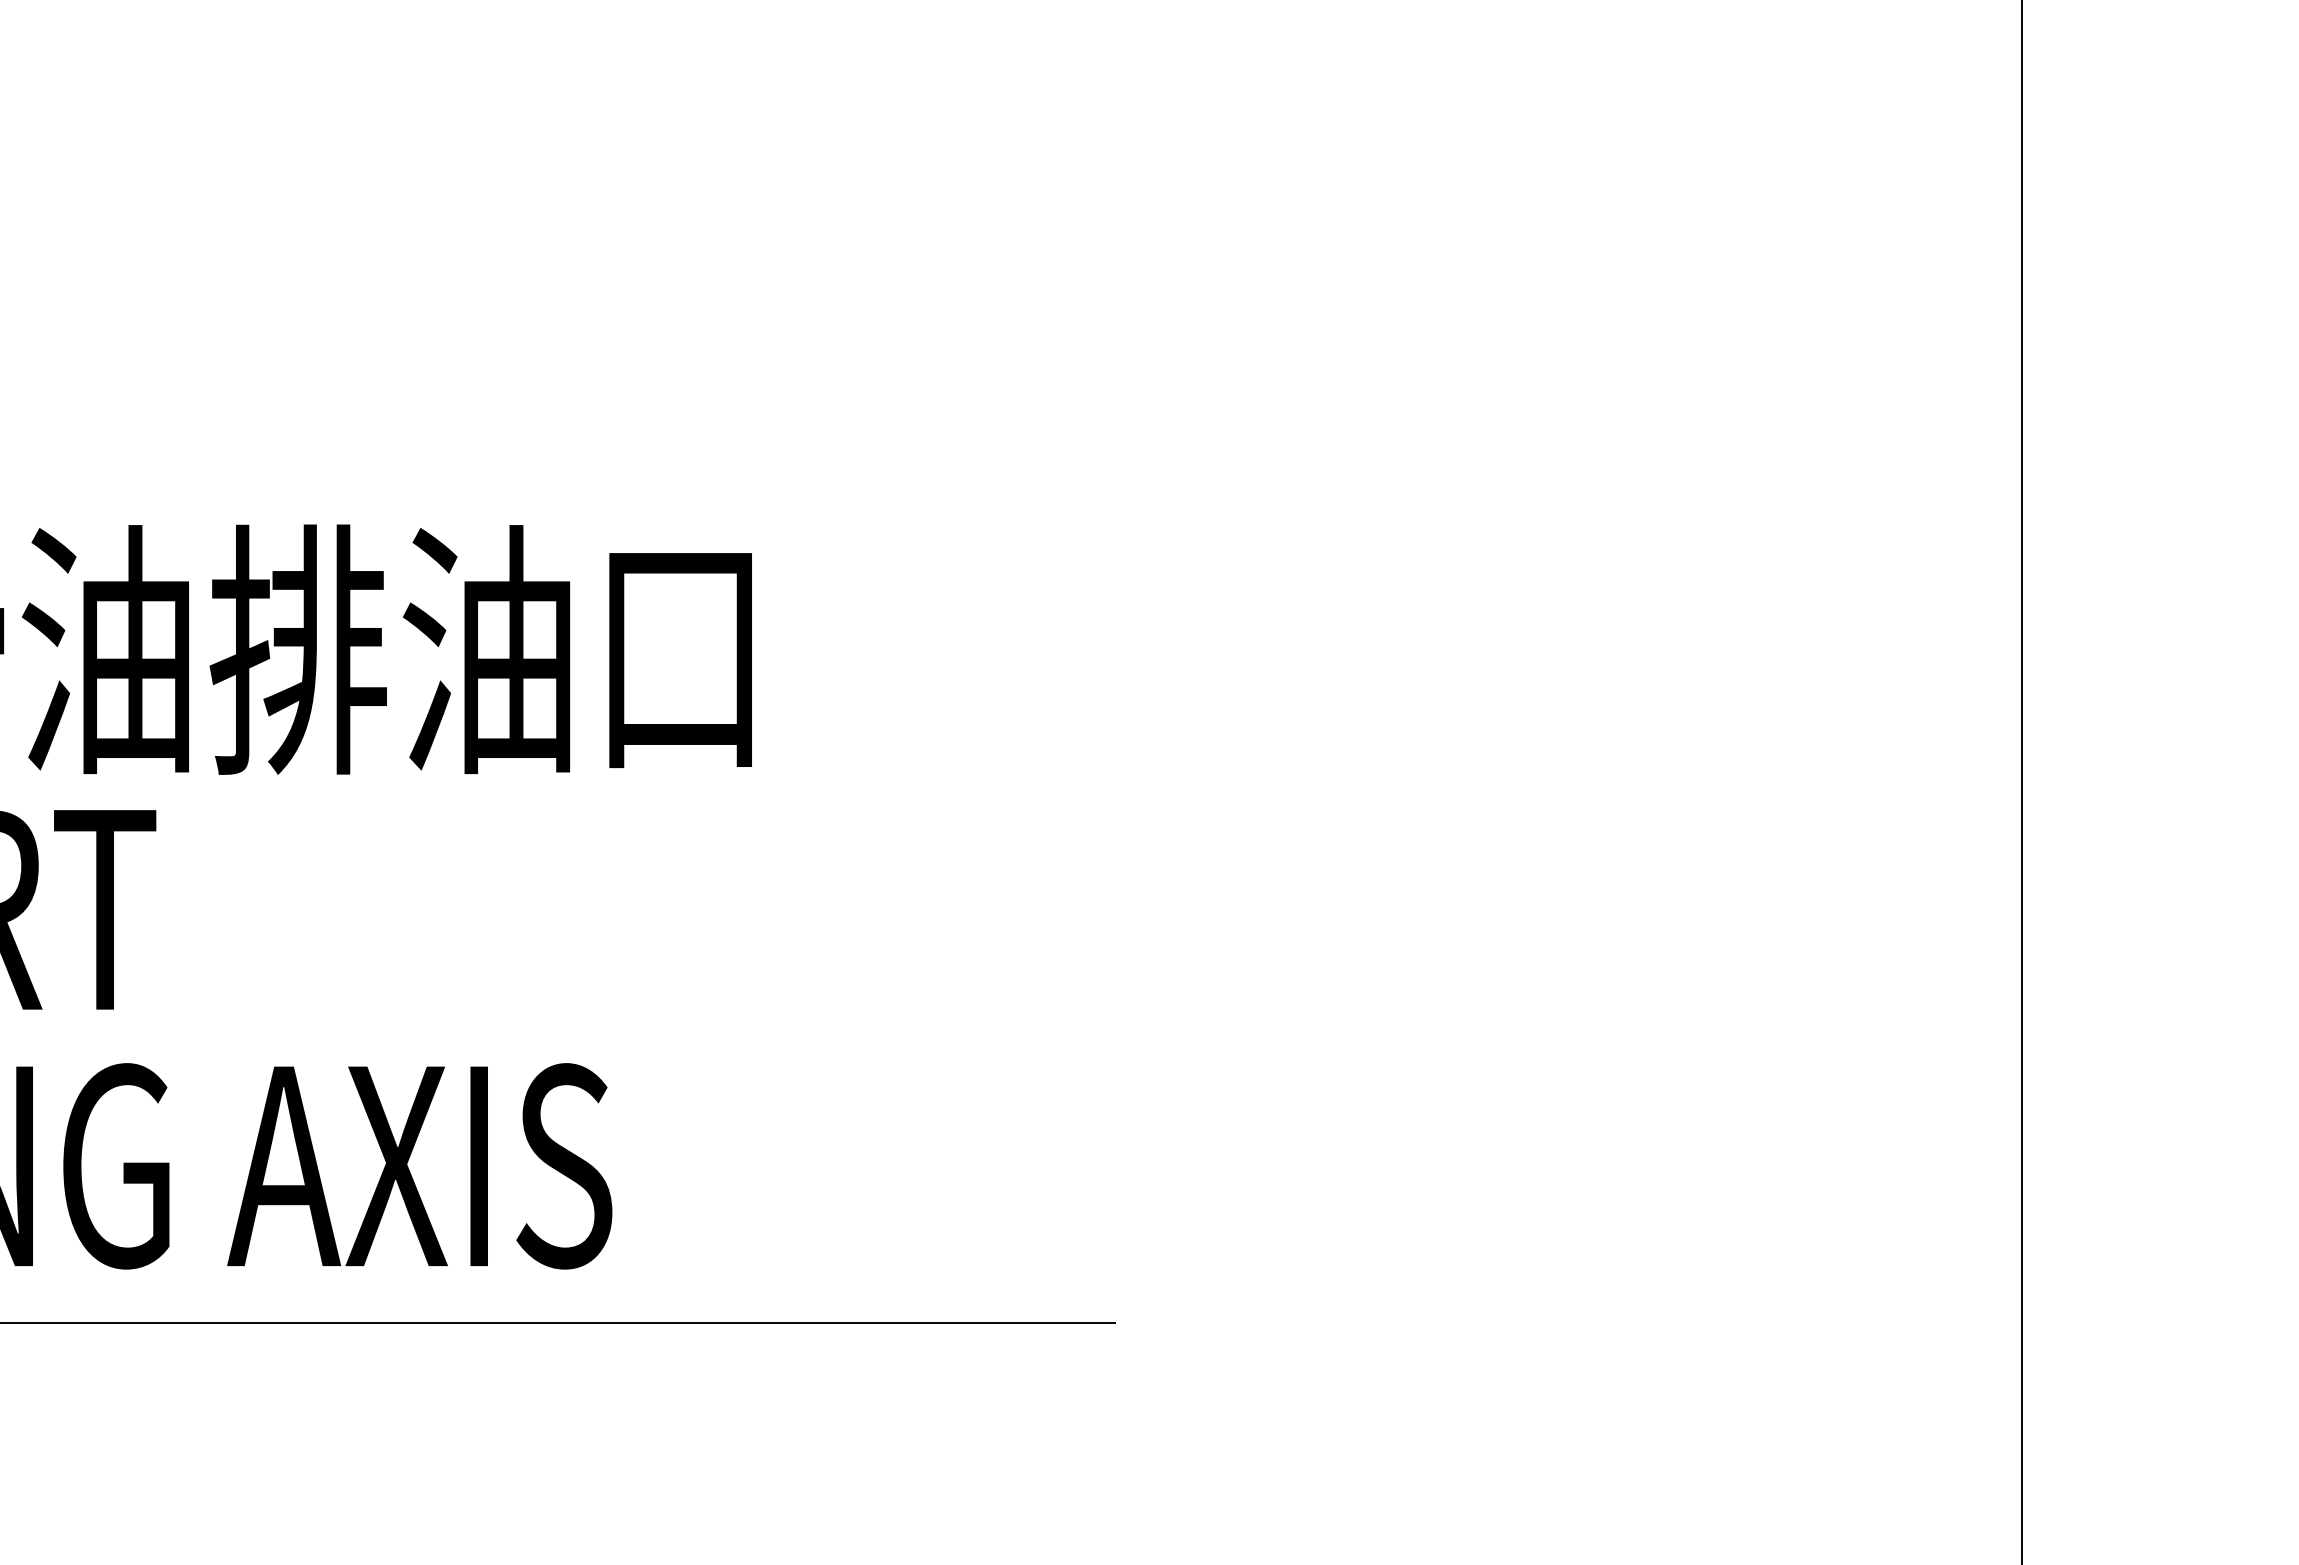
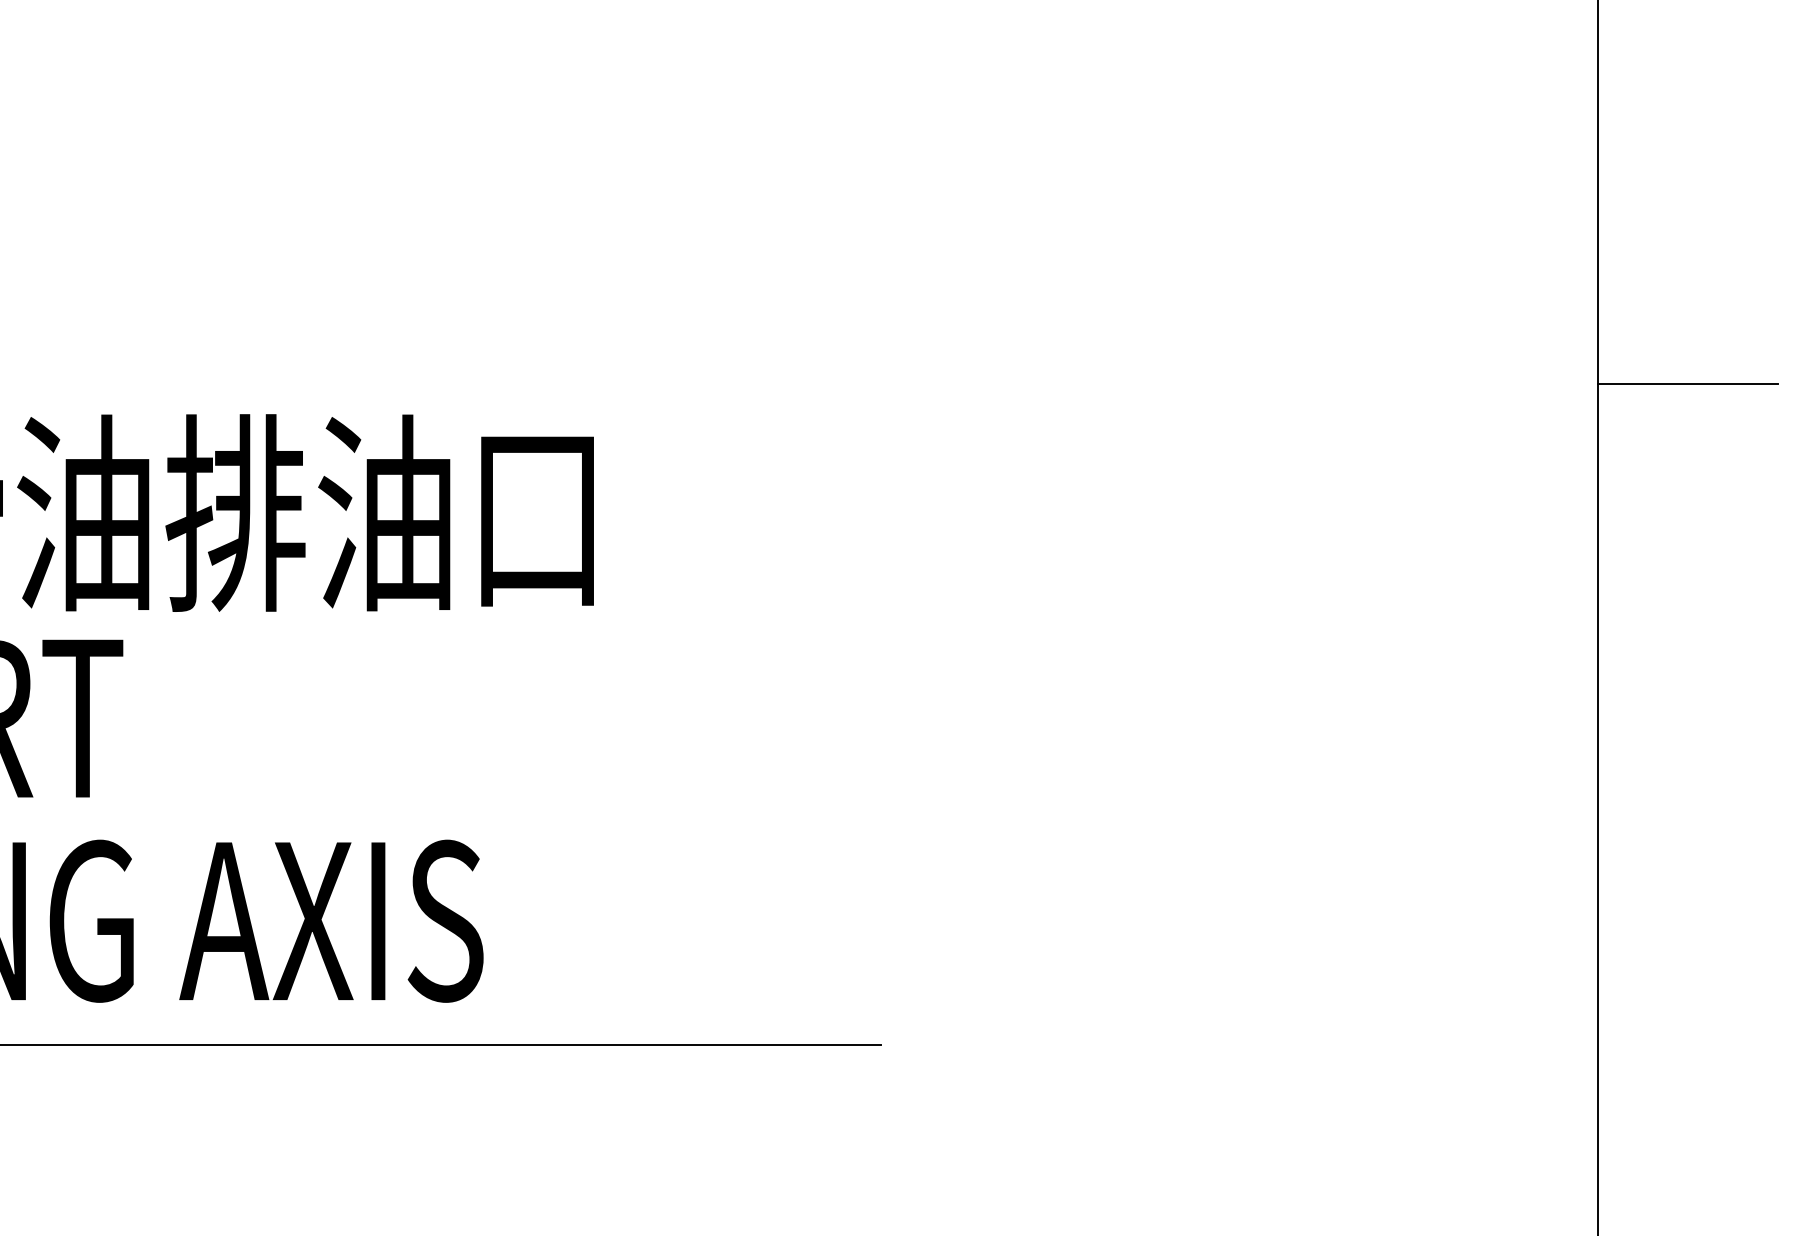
line: (2136, 486) -> (1687, 384), added

